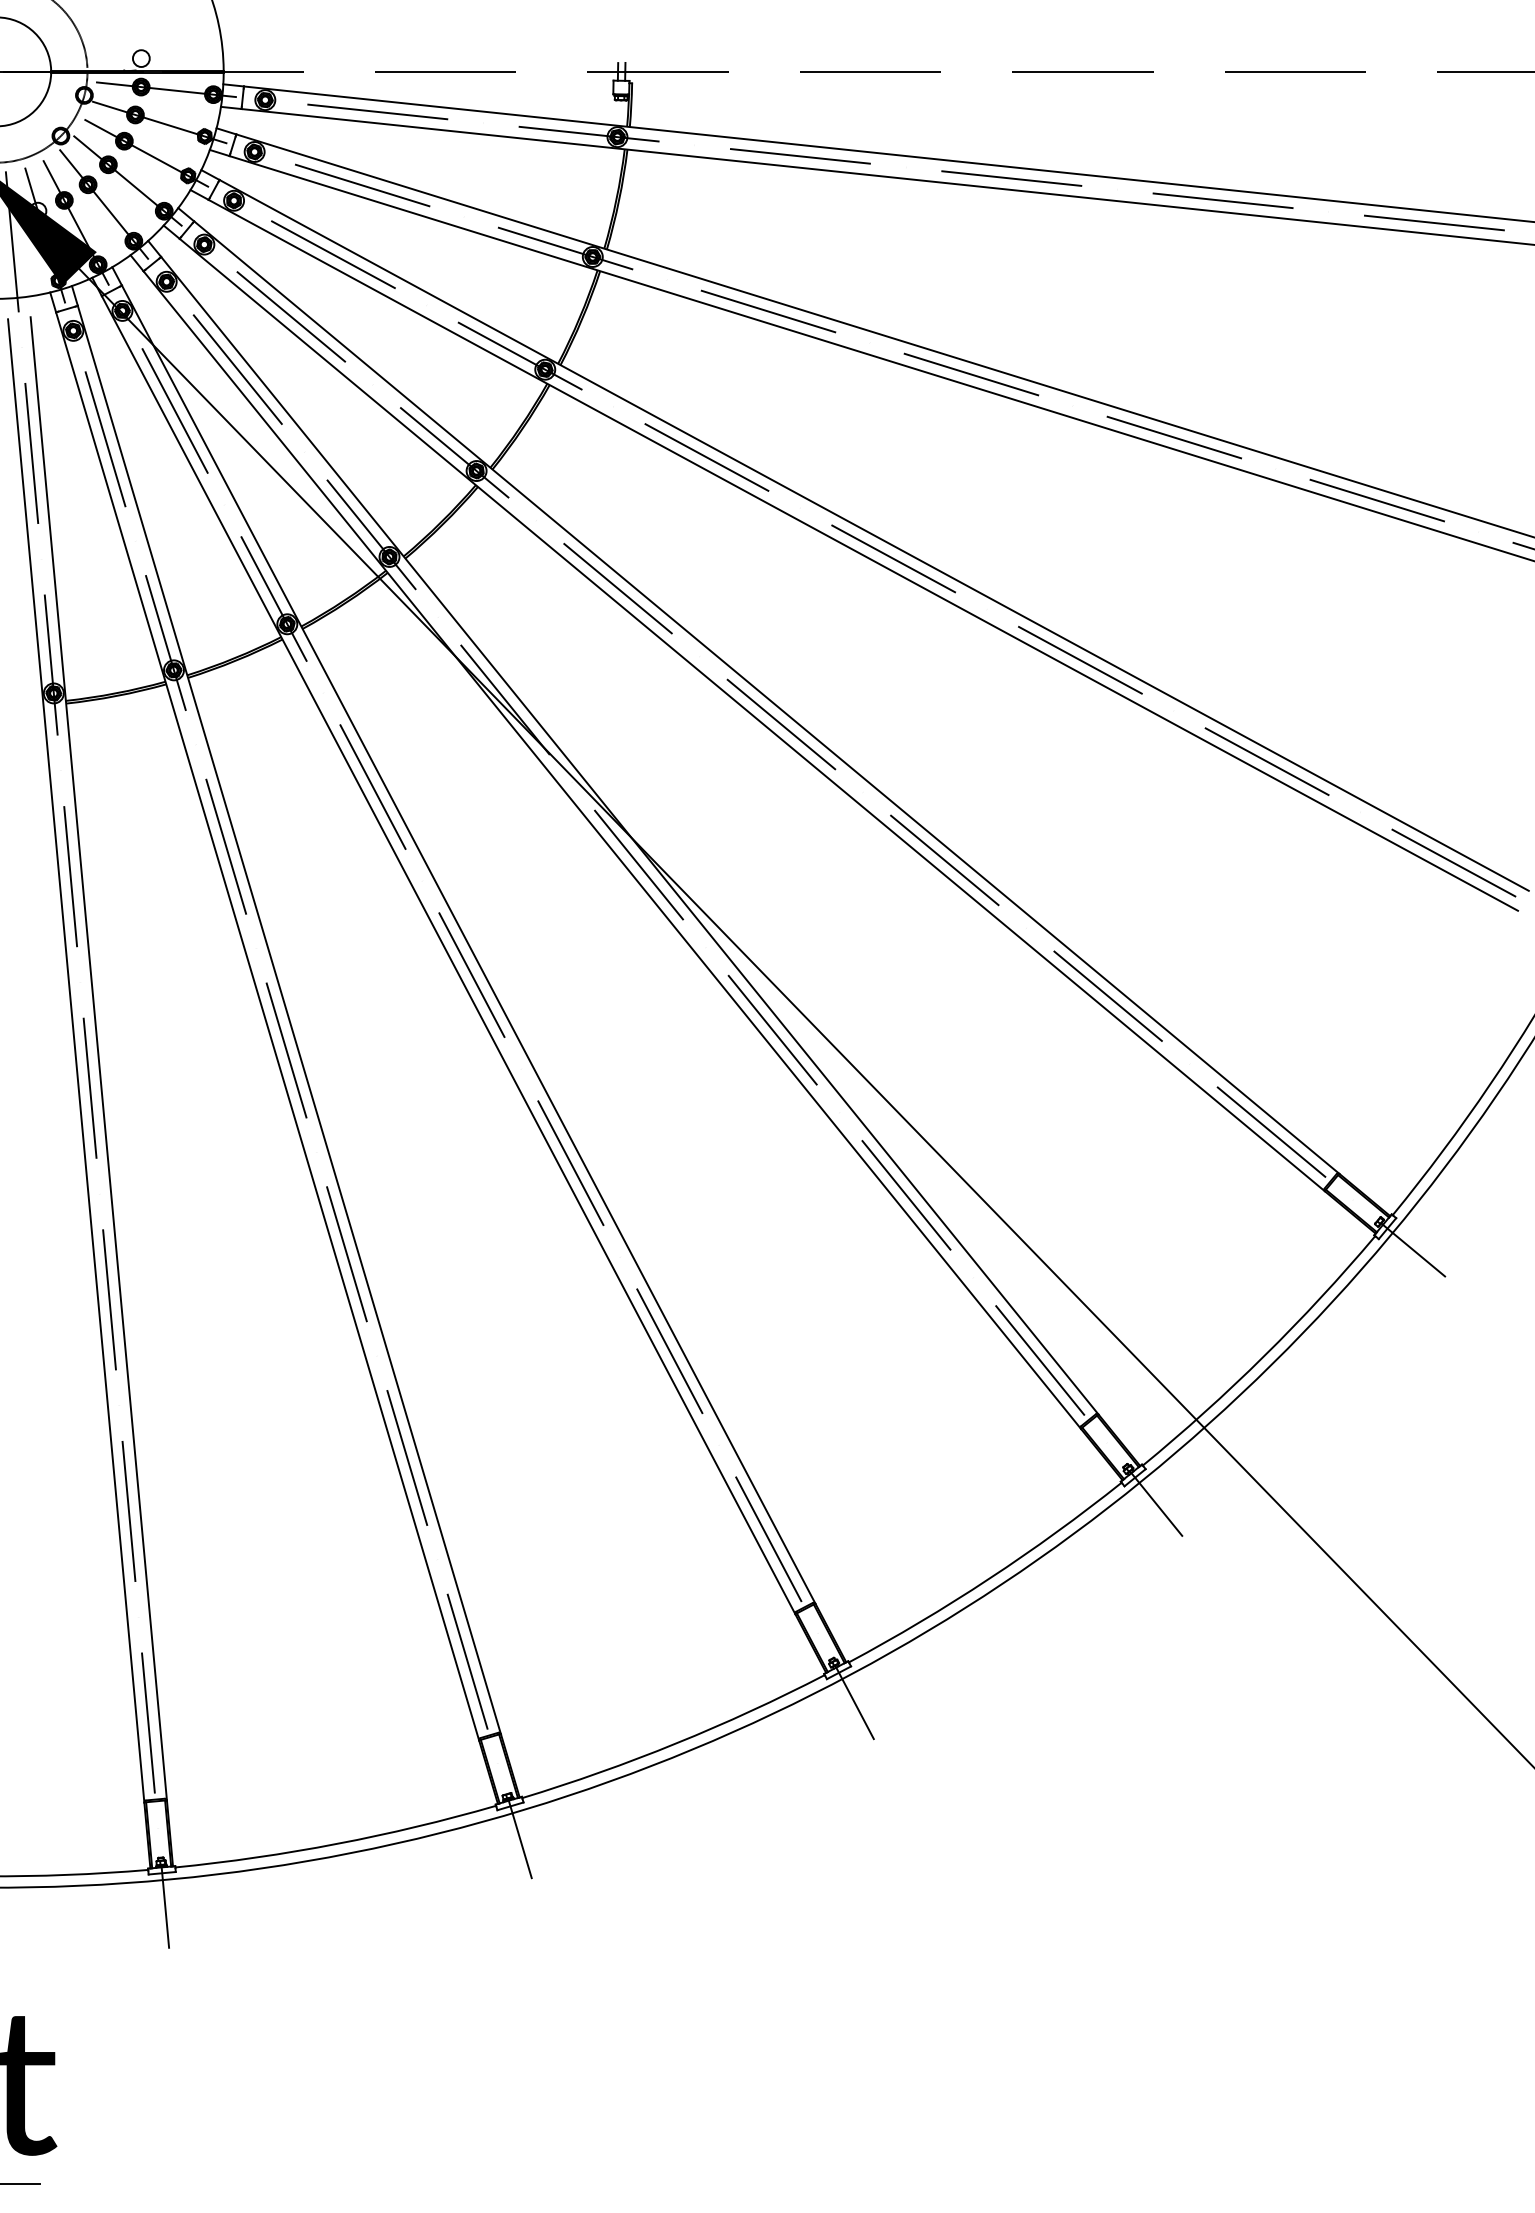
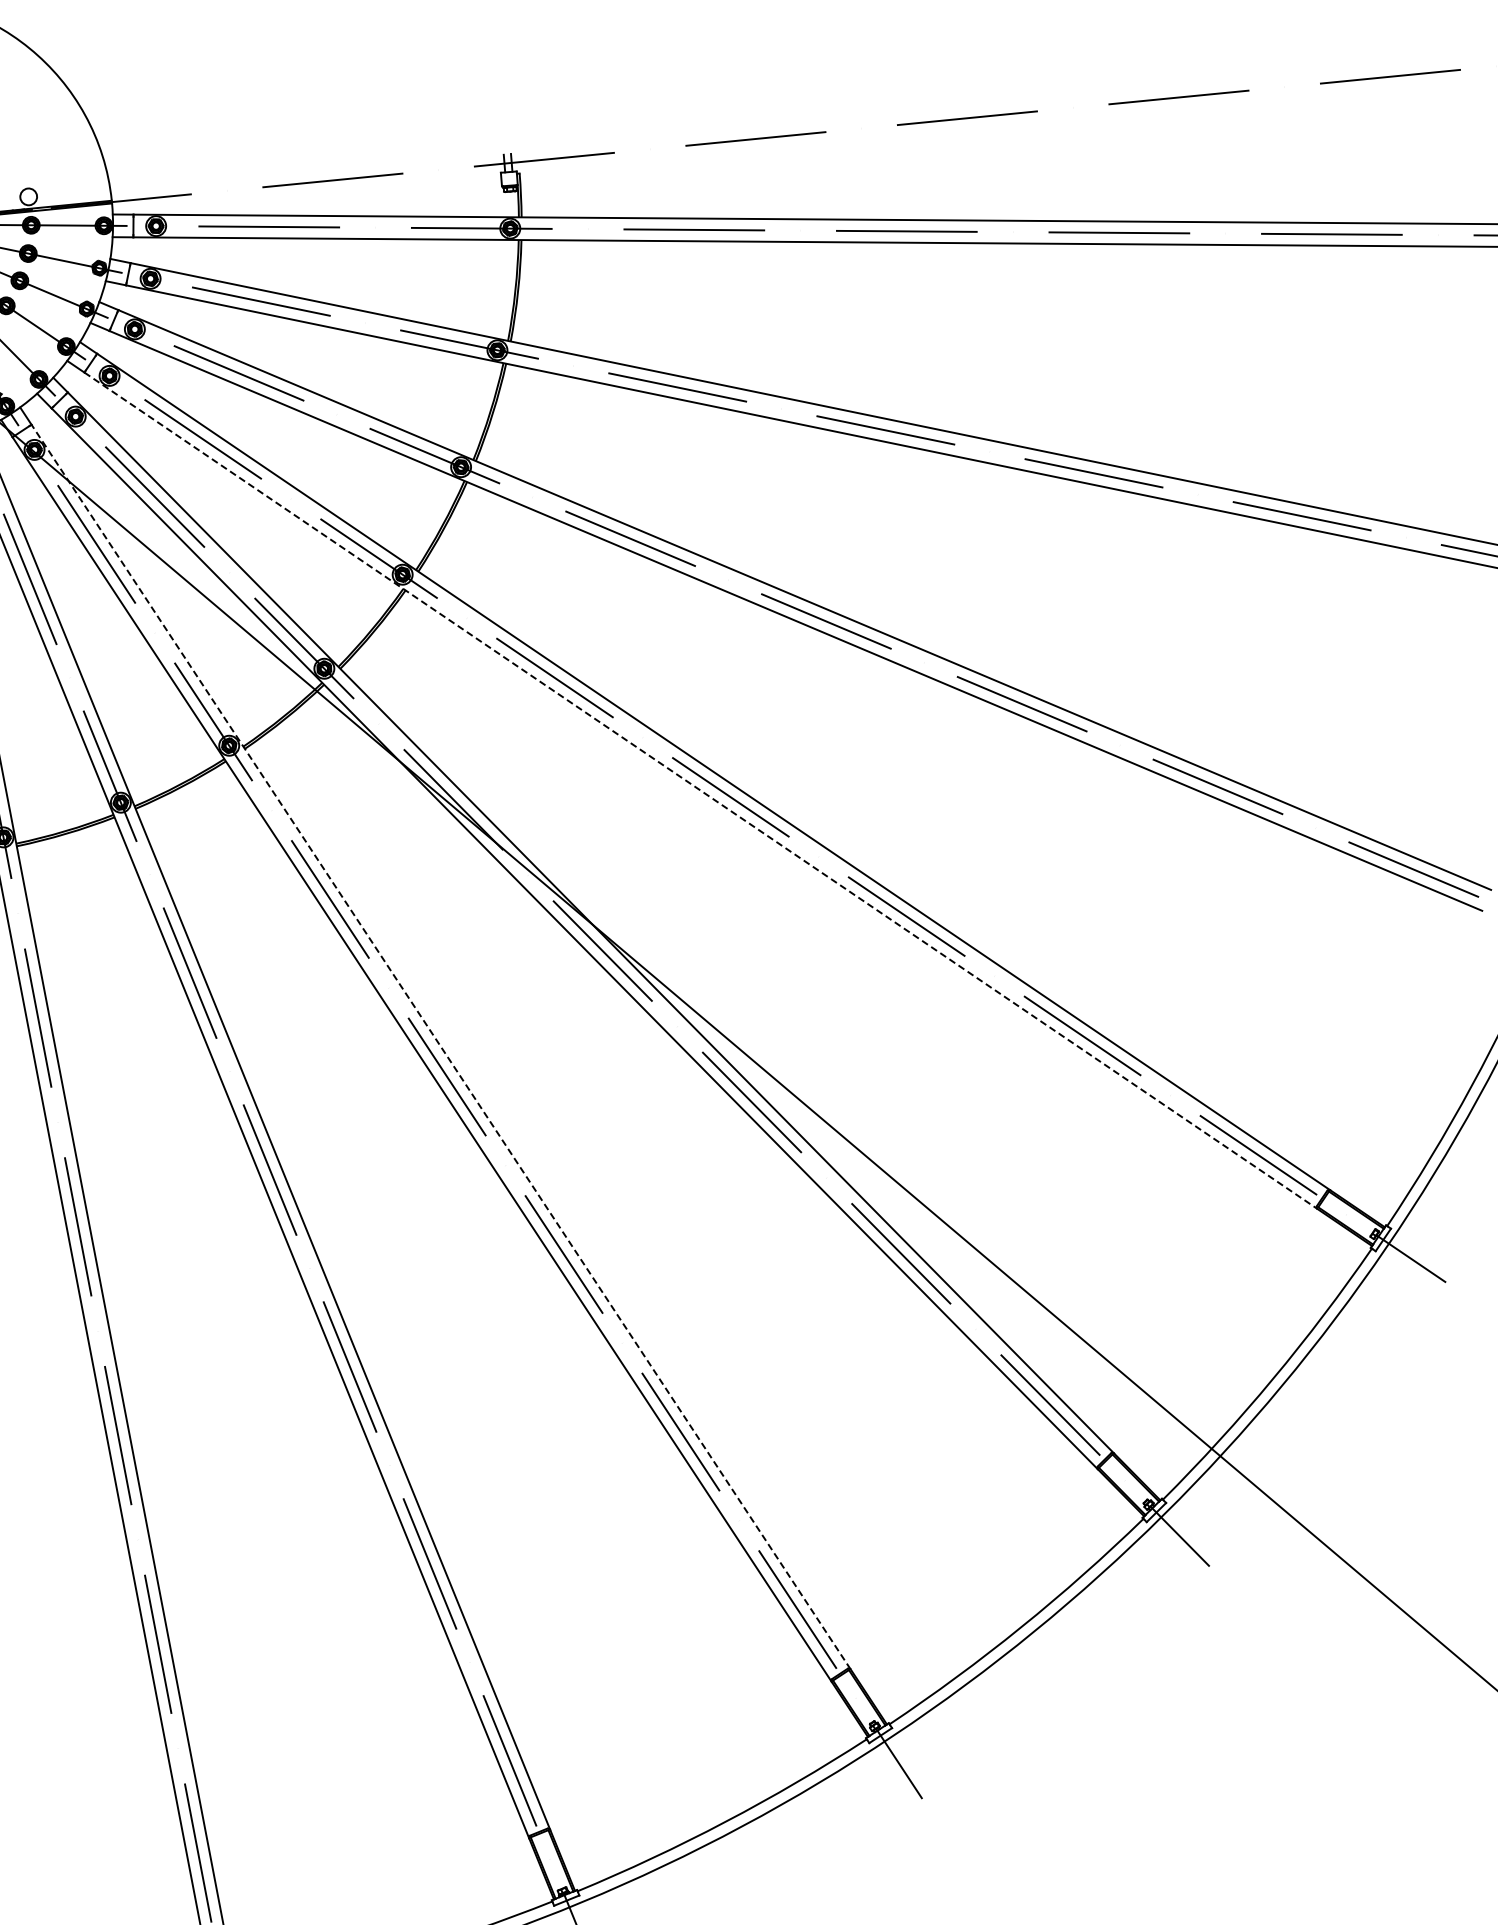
line: (752, 715) -> (701, 791), solid -> dashed
line: (468, 944) -> (440, 1046), solid -> dashed

